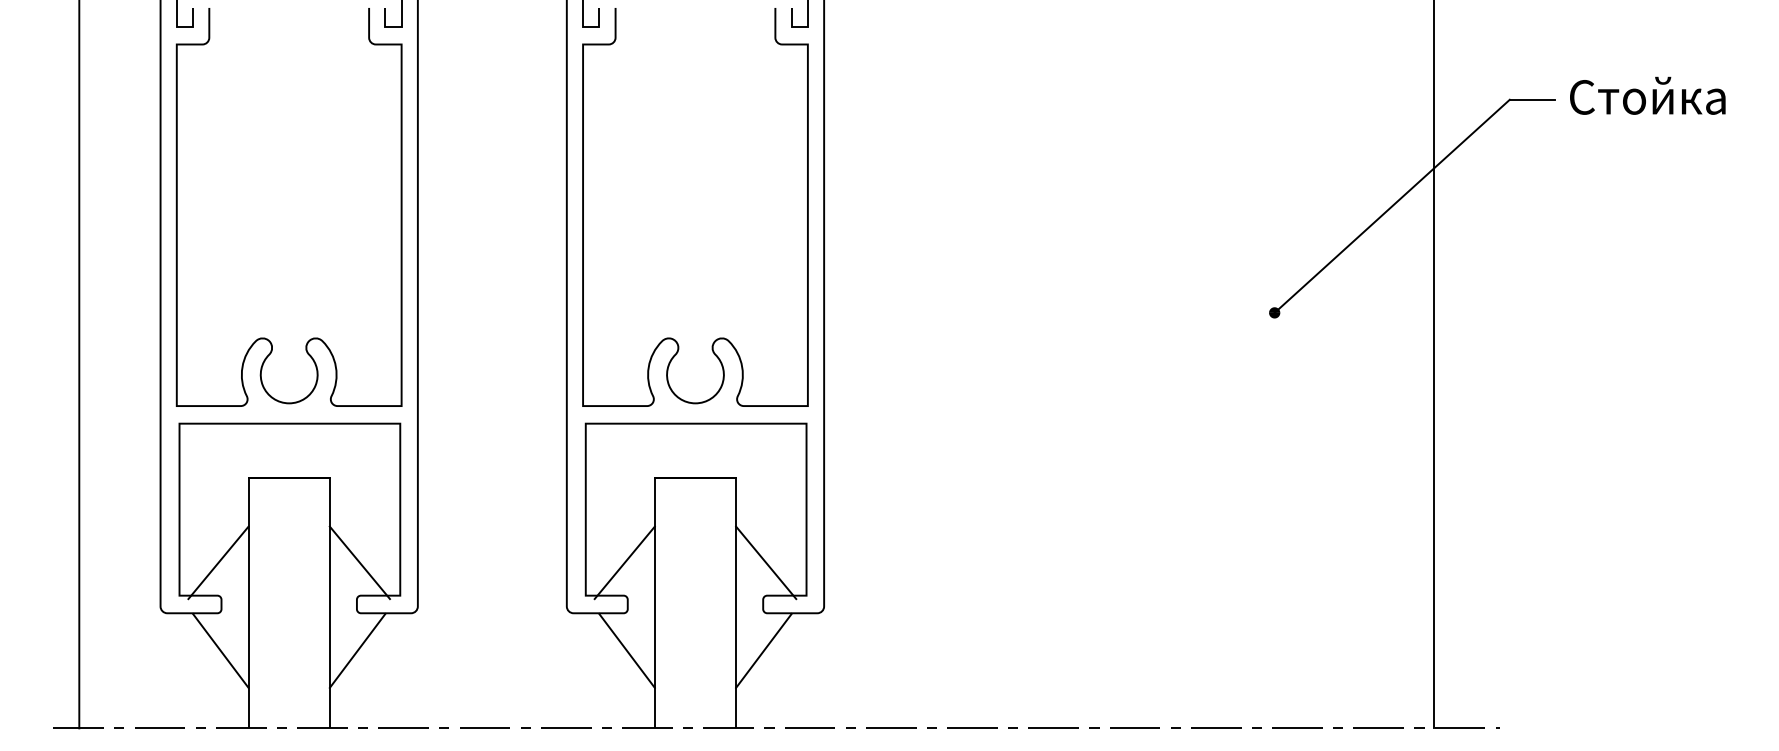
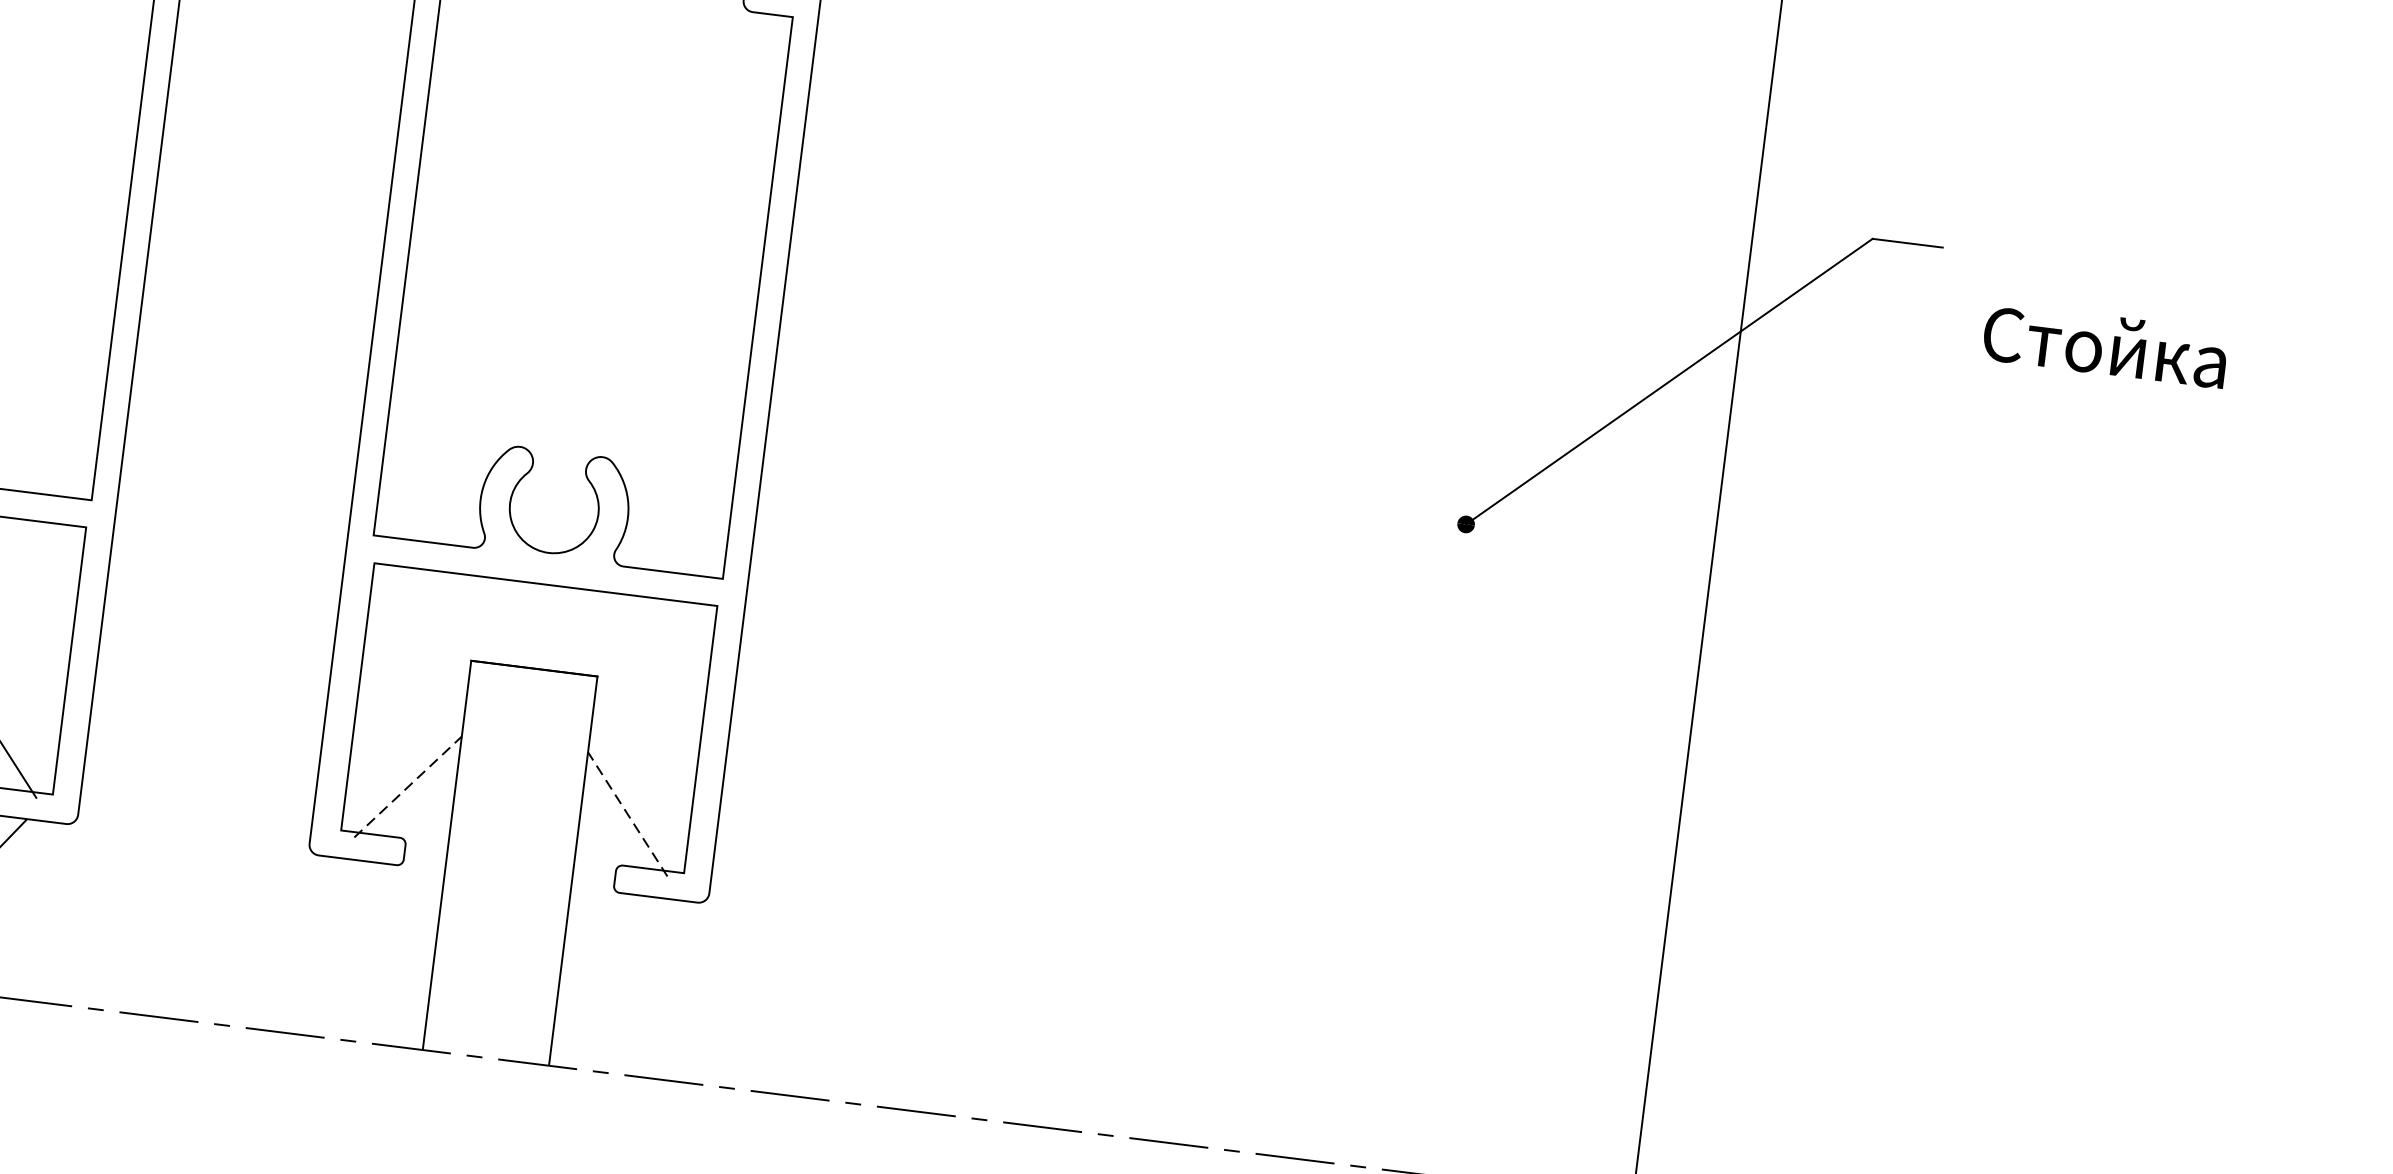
text: (1647, 95) -> (2105, 344), moved
line: (625, 562) -> (409, 786), solid -> dashed
line: (765, 562) -> (626, 813), solid -> dashed
line: (626, 650) -> (393, 923), removed
line: (763, 650) -> (606, 950), removed

